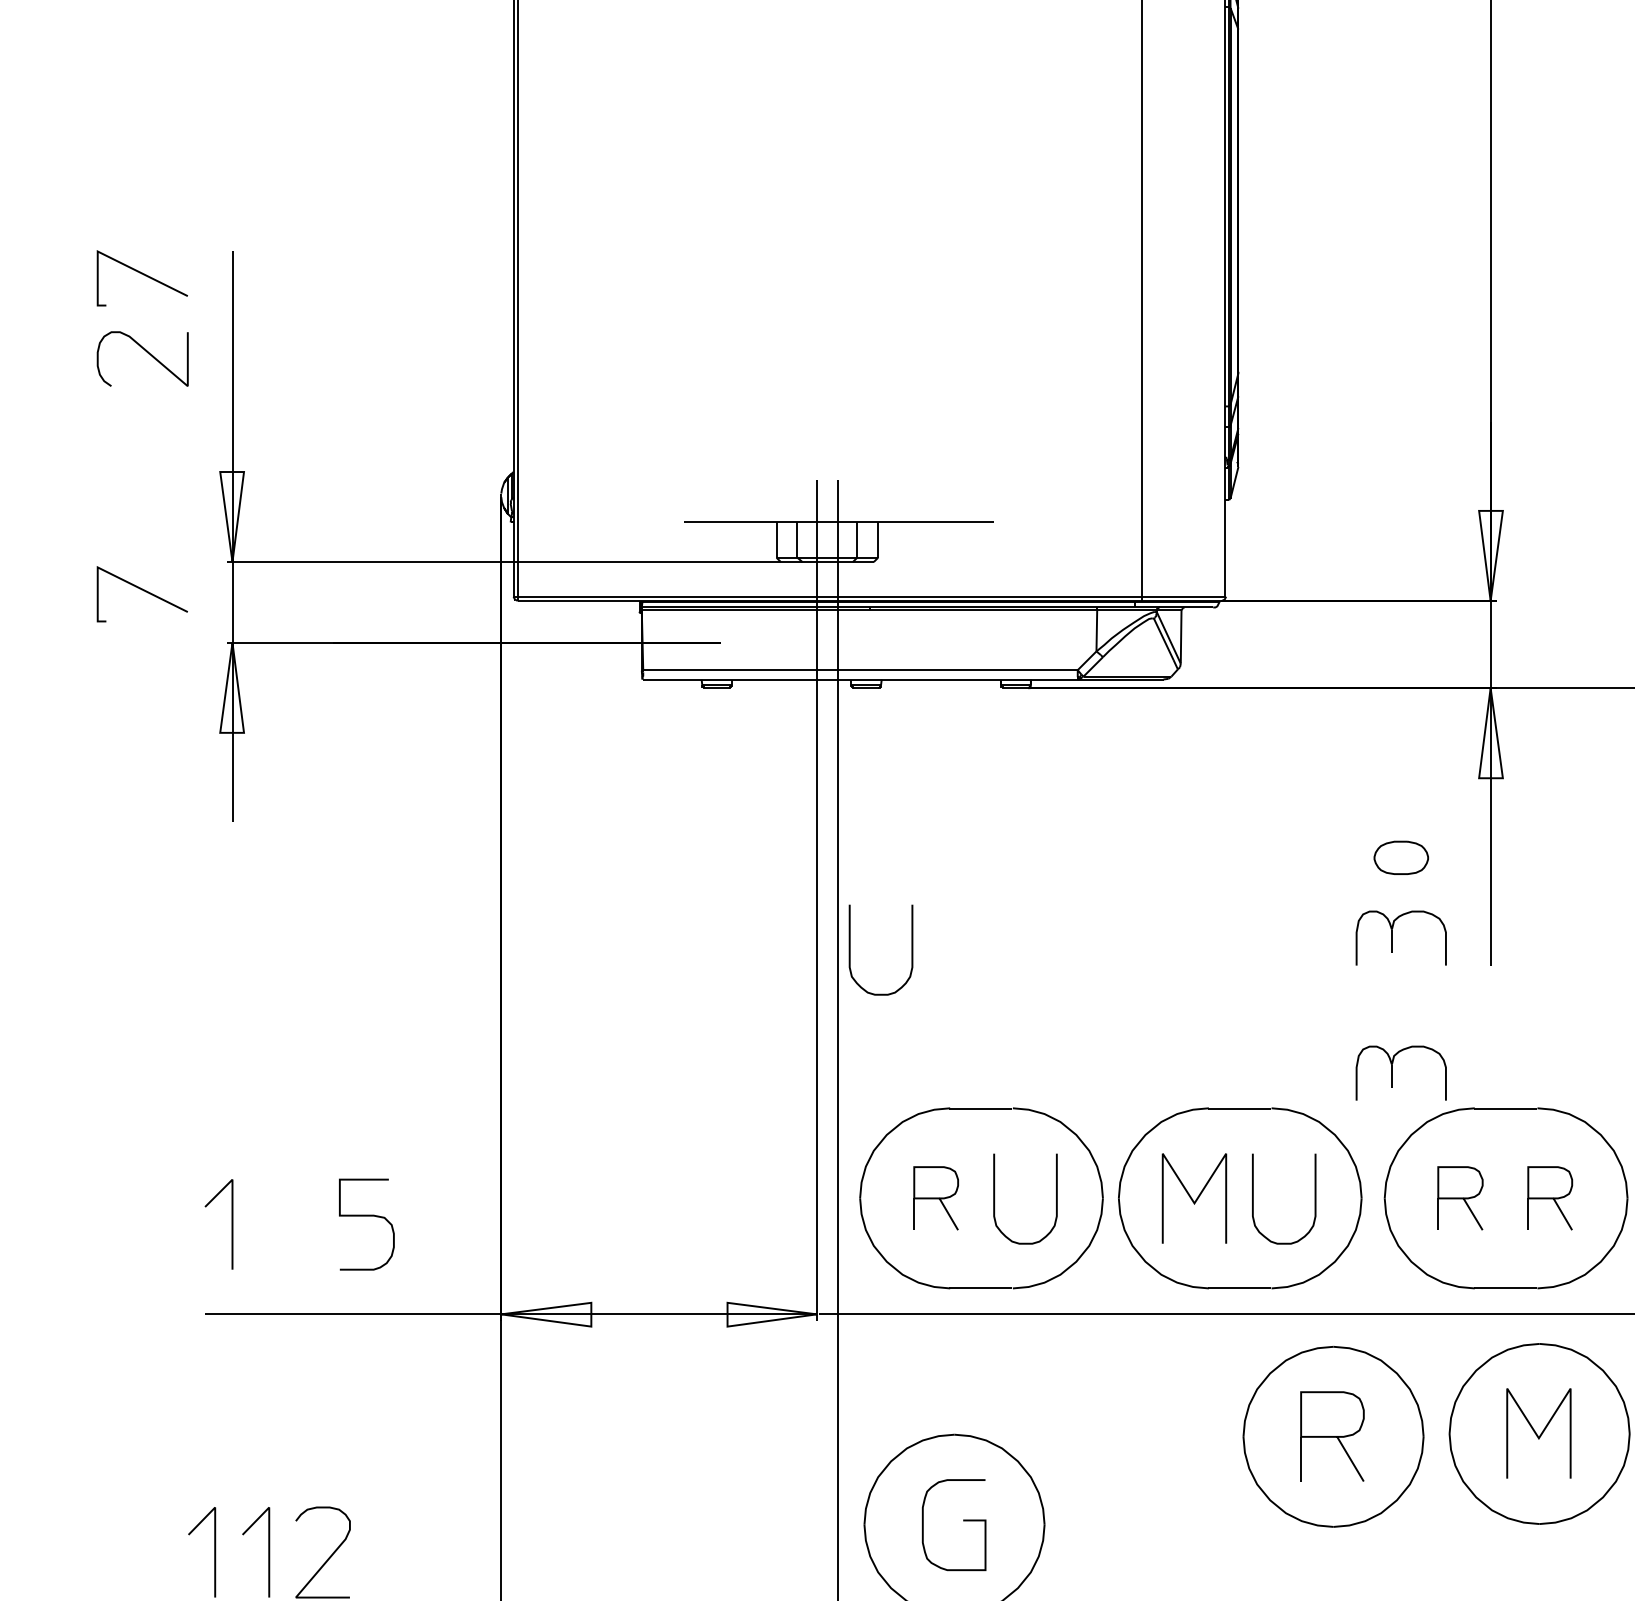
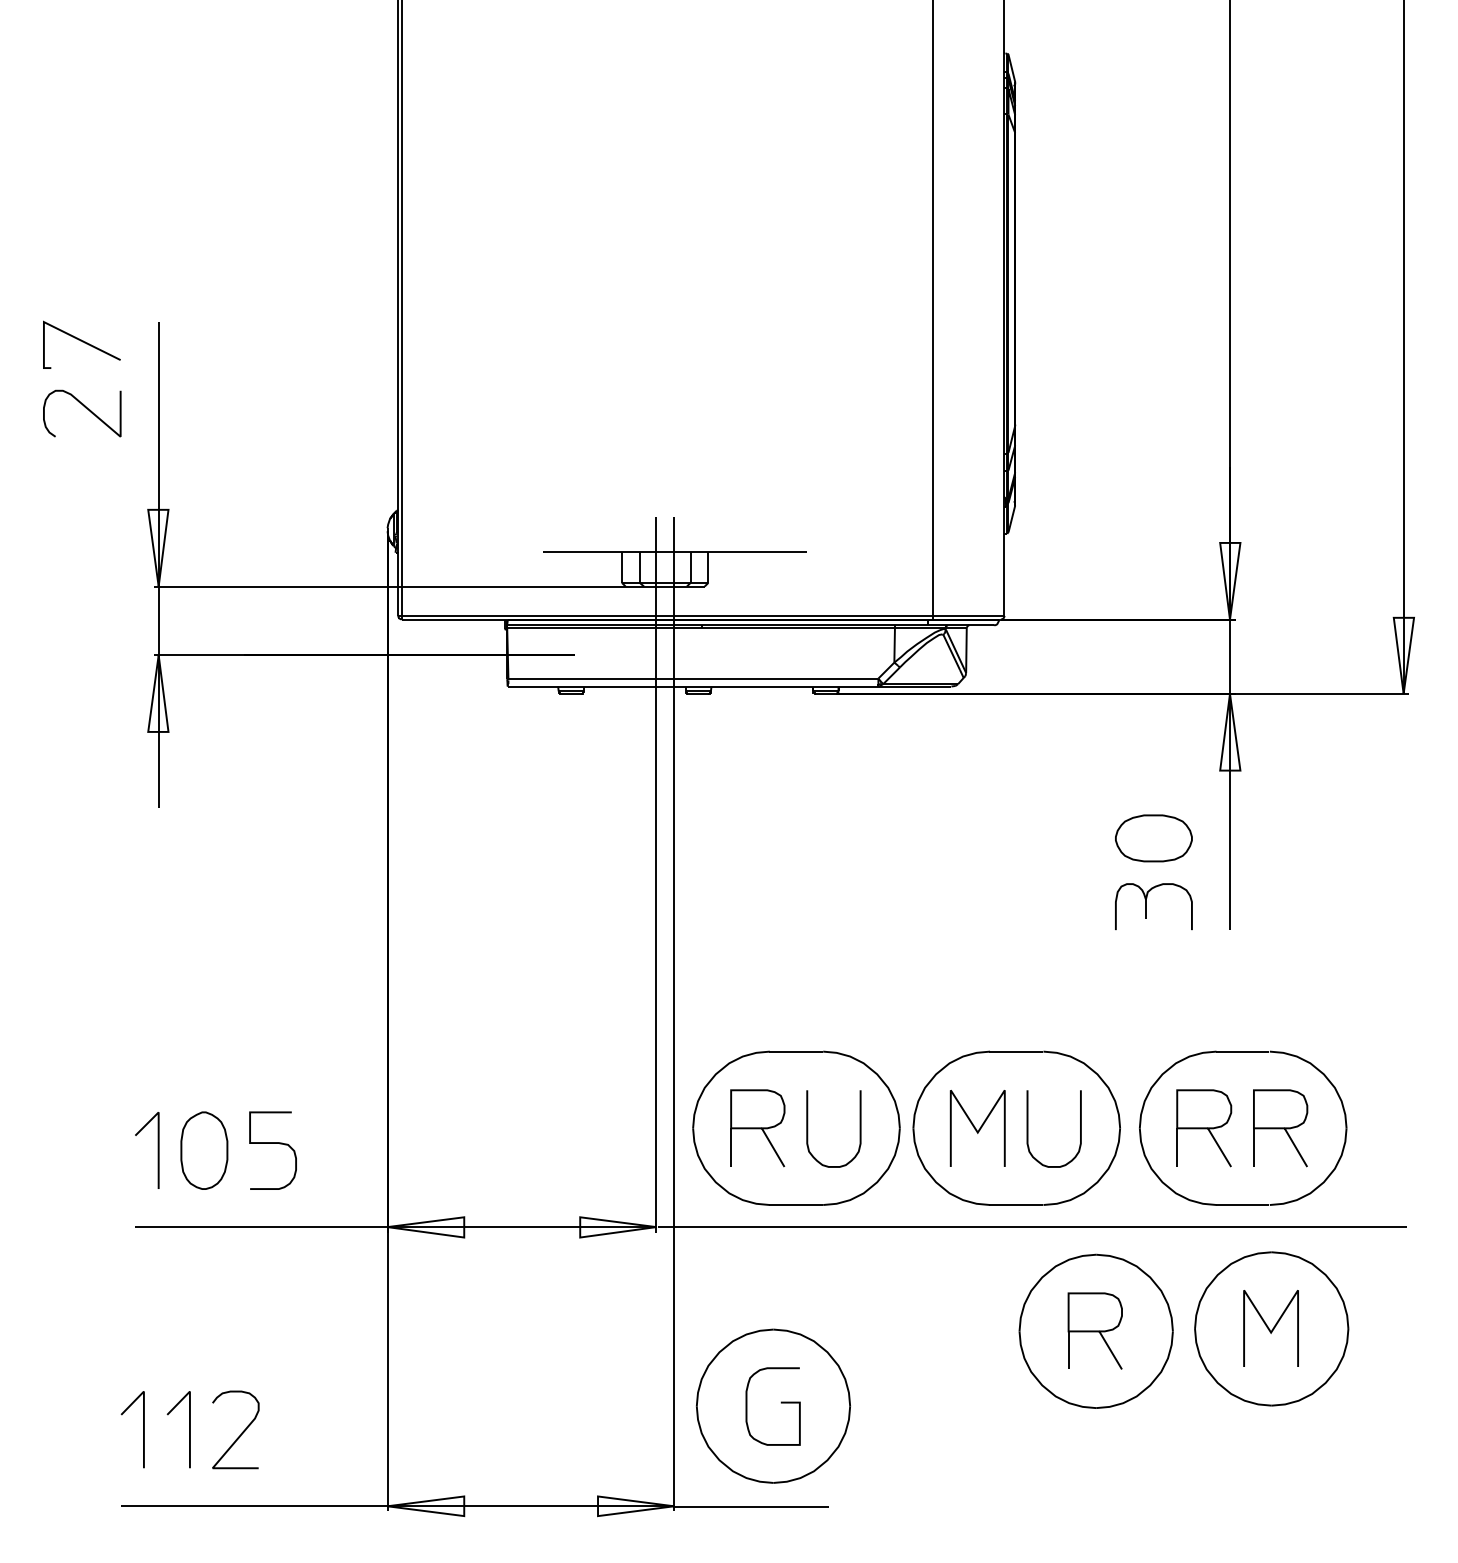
curve: (143, 591) -> (82, 611), removed
part: (1400, 857) -> (1153, 838), size x1.67
curve: (851, 949) -> (685, 916), removed
part: (1392, 1072) -> (1146, 1021), removed
part: (935, 1198) -> (757, 1128), size x1.43
part: (1460, 1198) -> (1204, 1128), size x1.43
part: (1549, 1198) -> (1280, 1128), size x1.43
part: (286, 1224) -> (204, 1150), added

